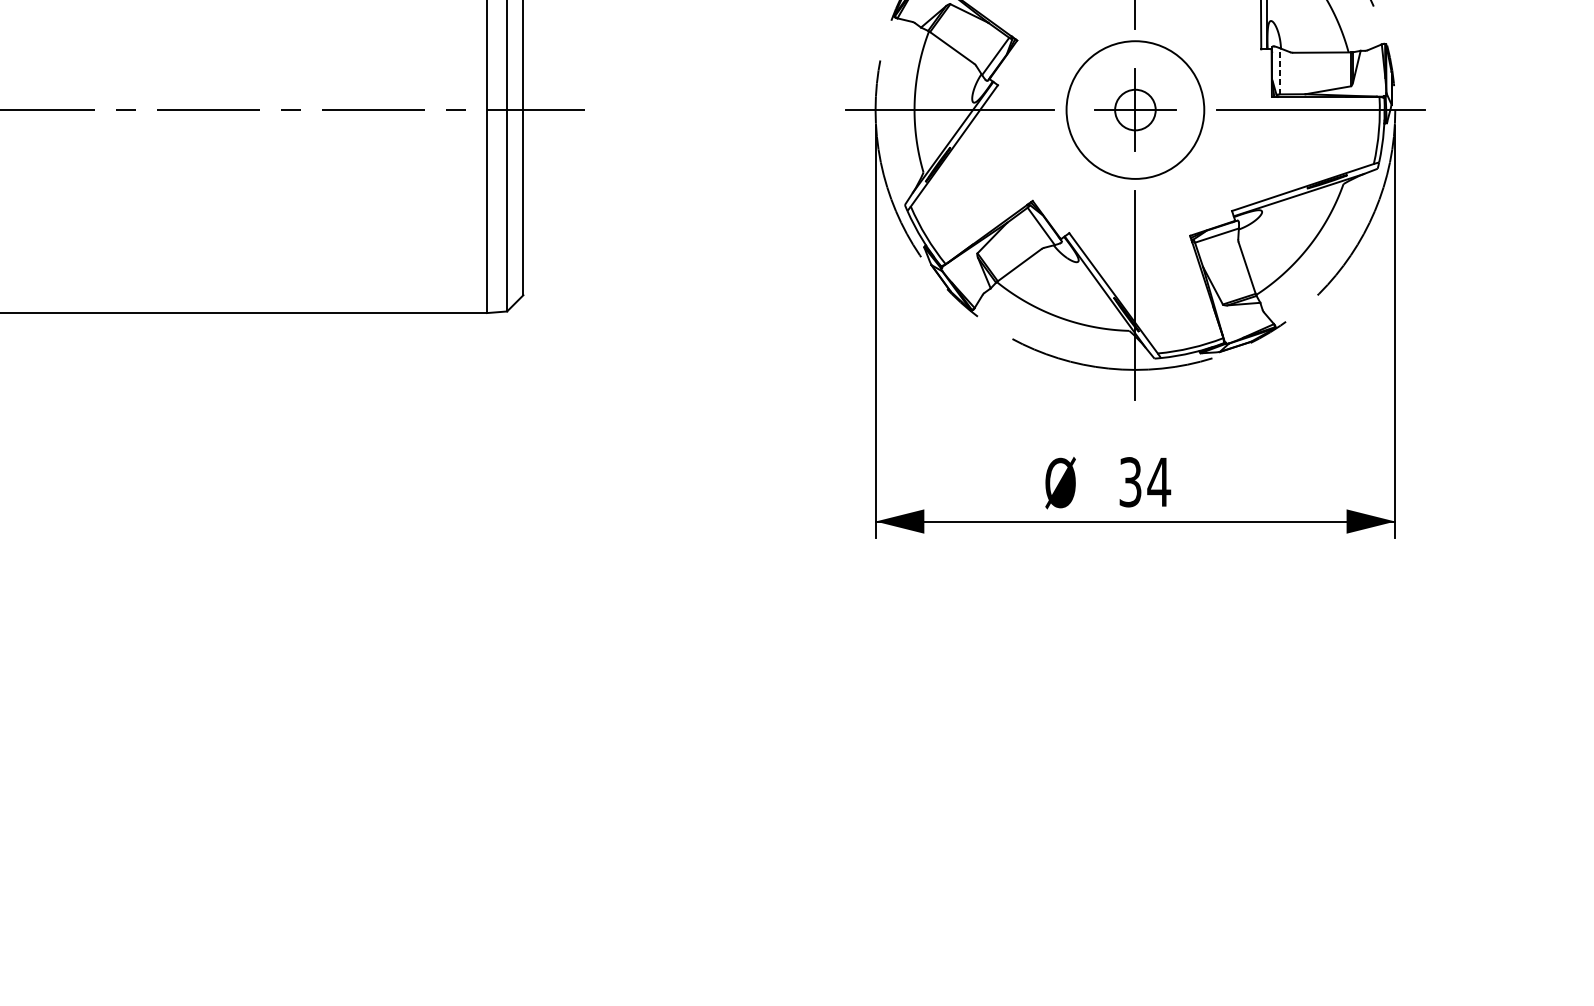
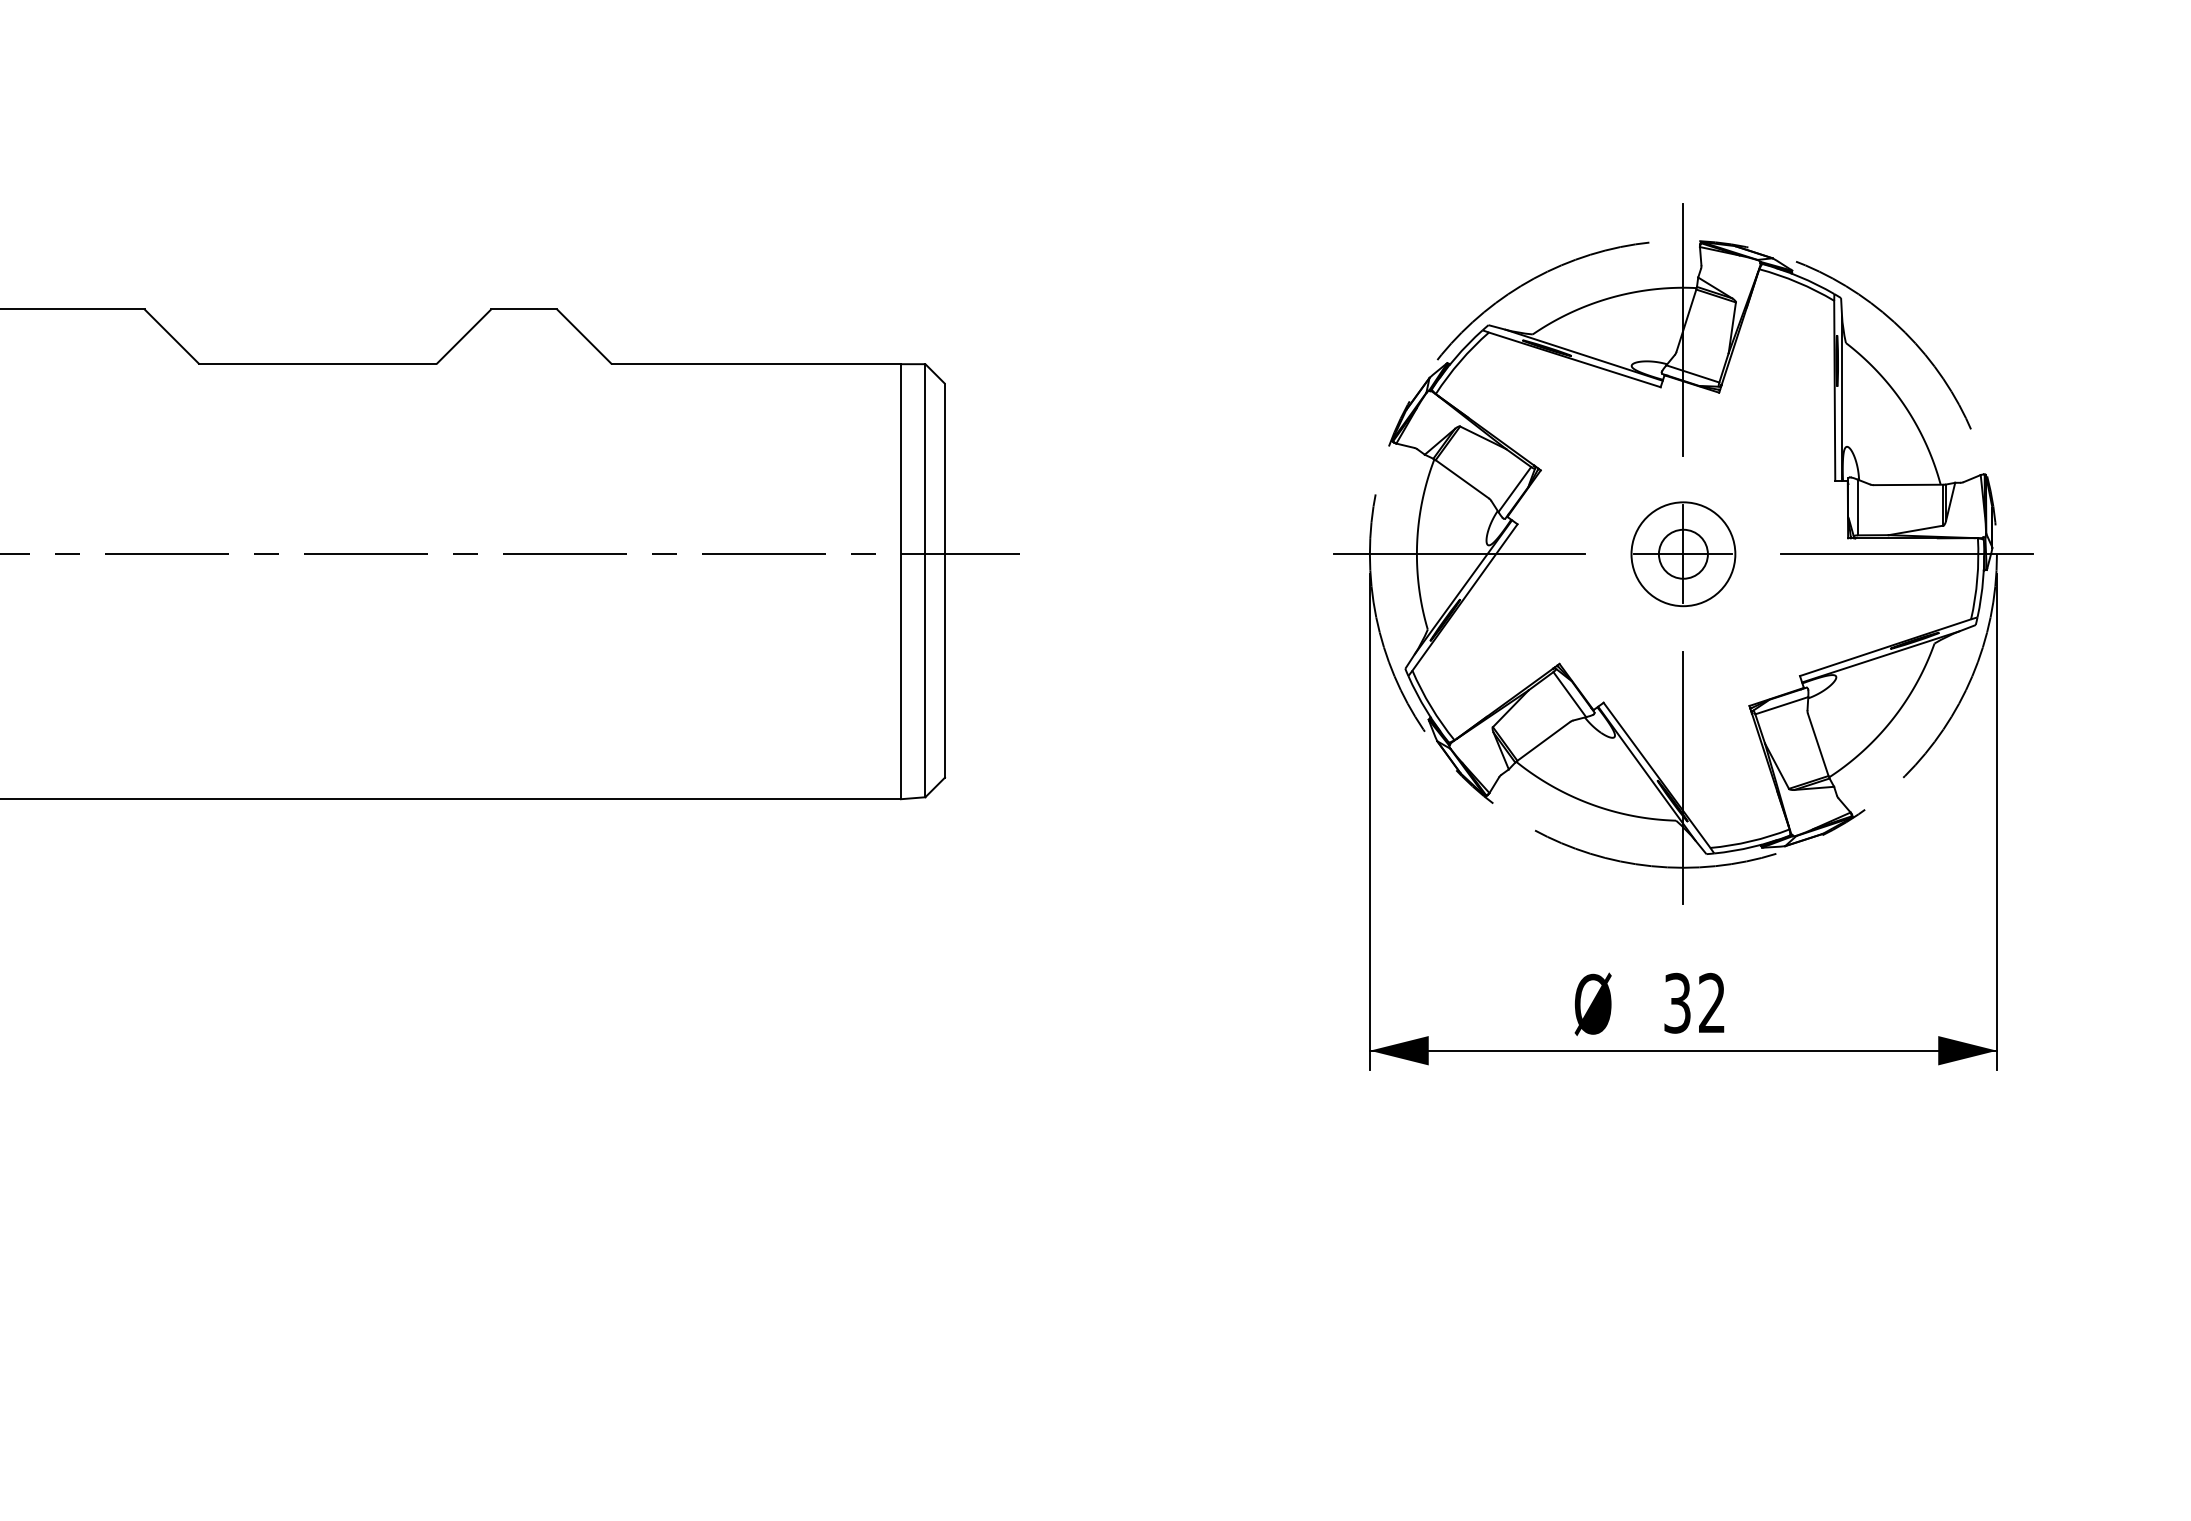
line: (1279, 71) -> (1857, 507), dashed -> solid
circle: (1135, 110) -> (1683, 554), size x0.62
text: (1158, 481) -> (1711, 1002), 34 -> 32

